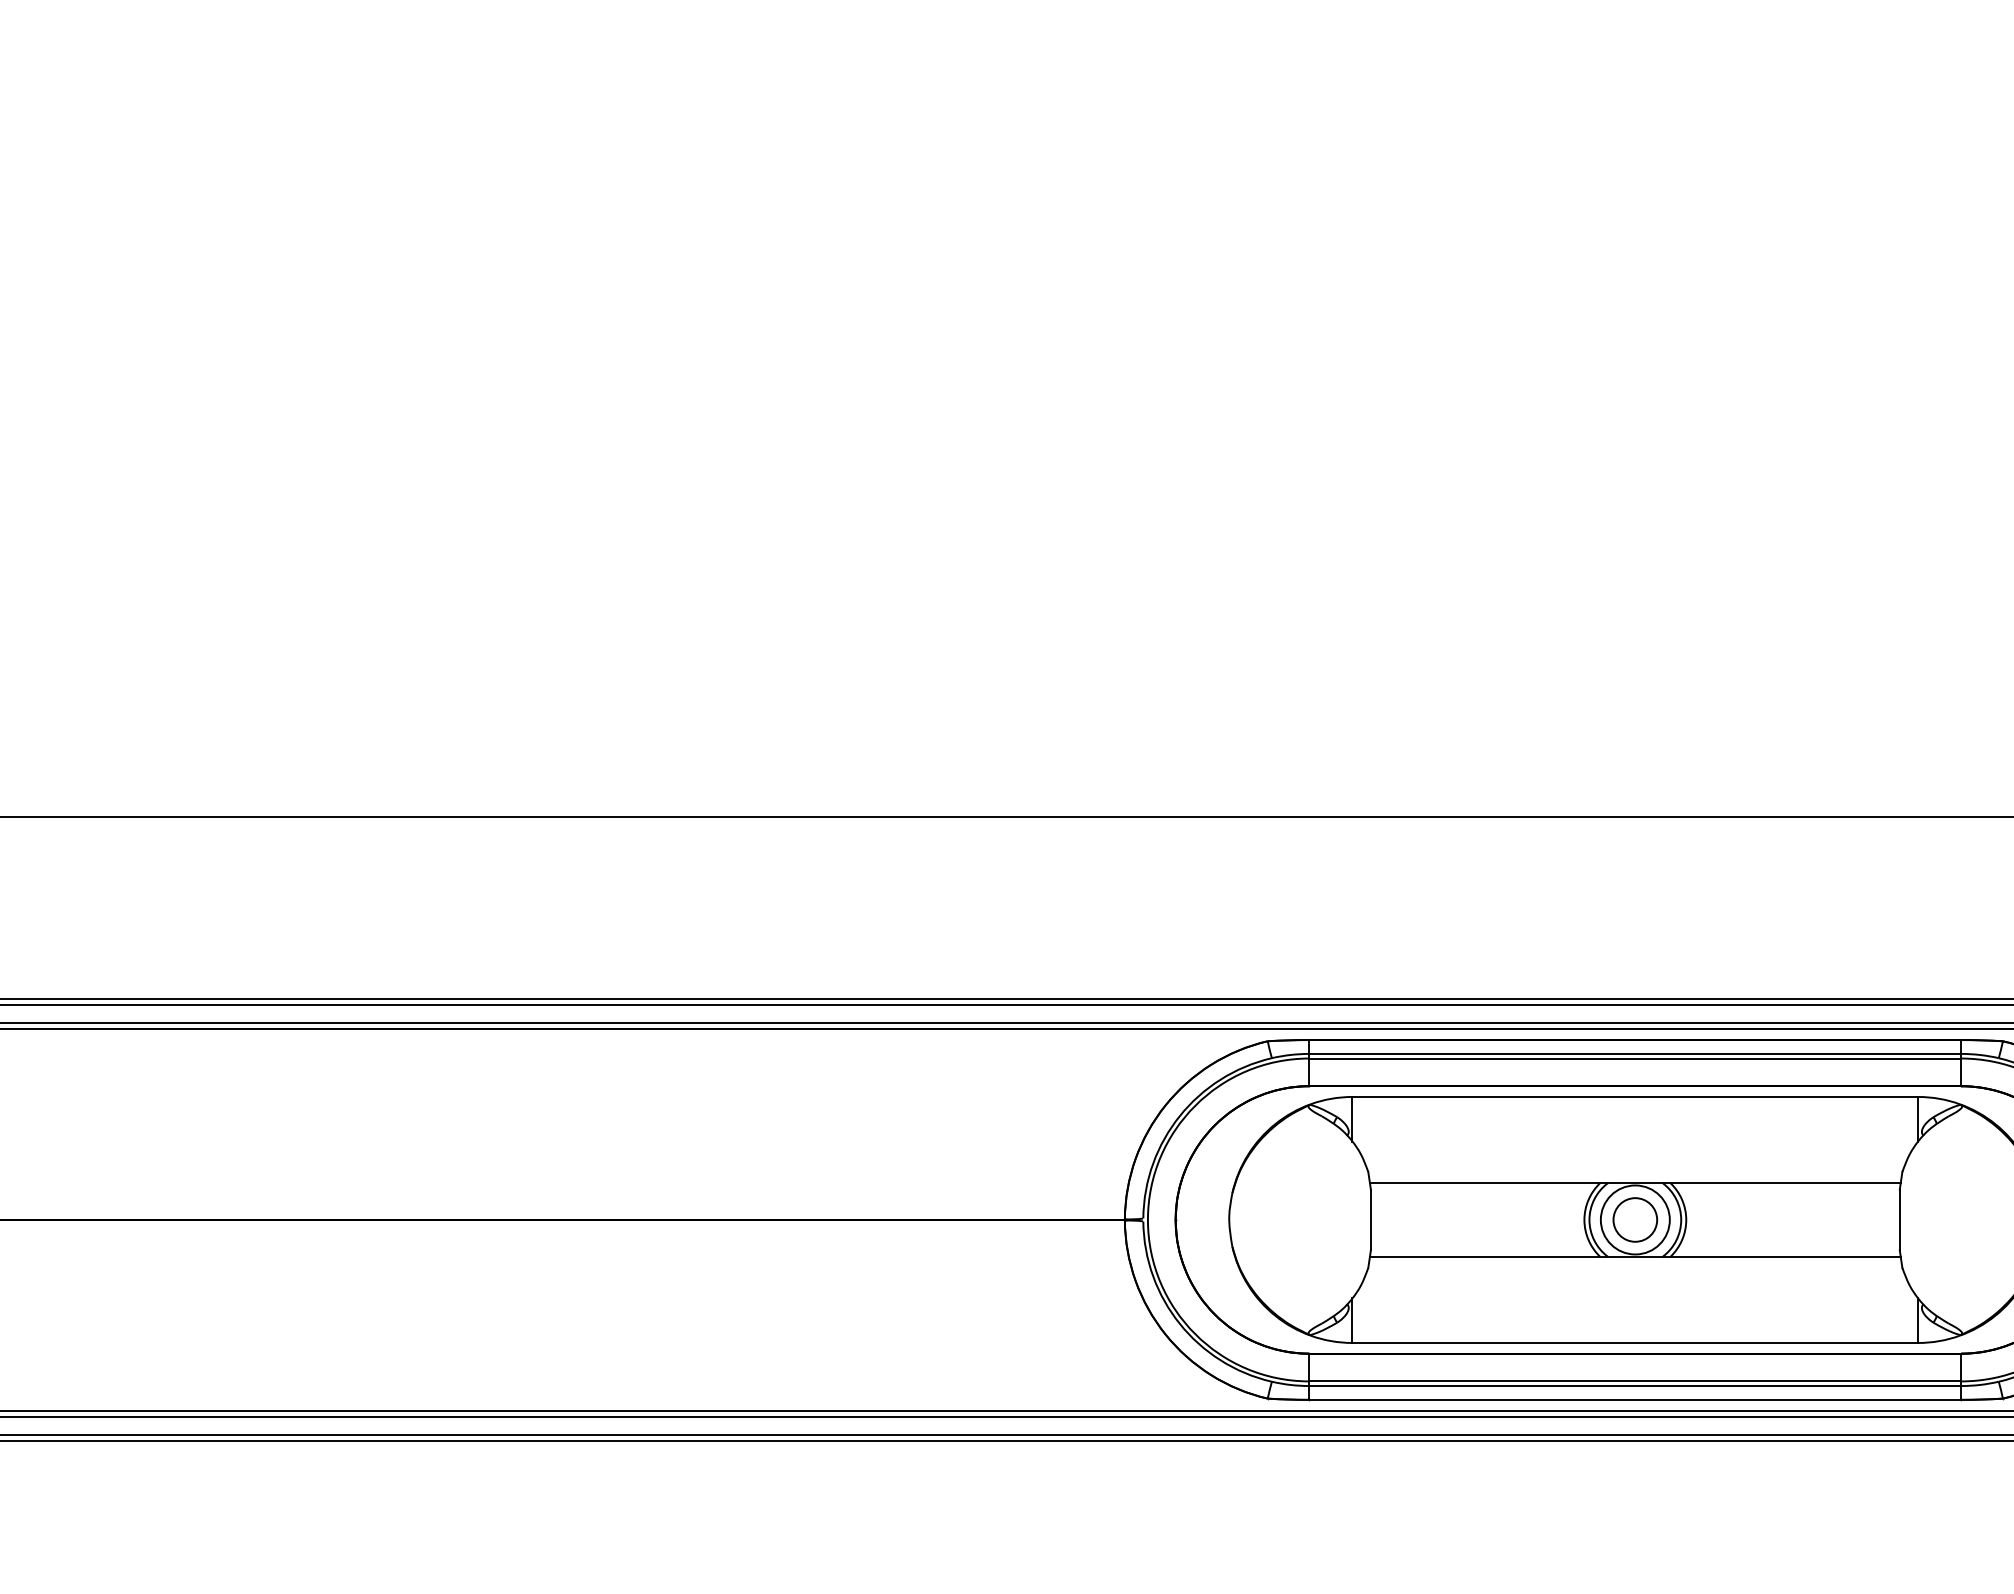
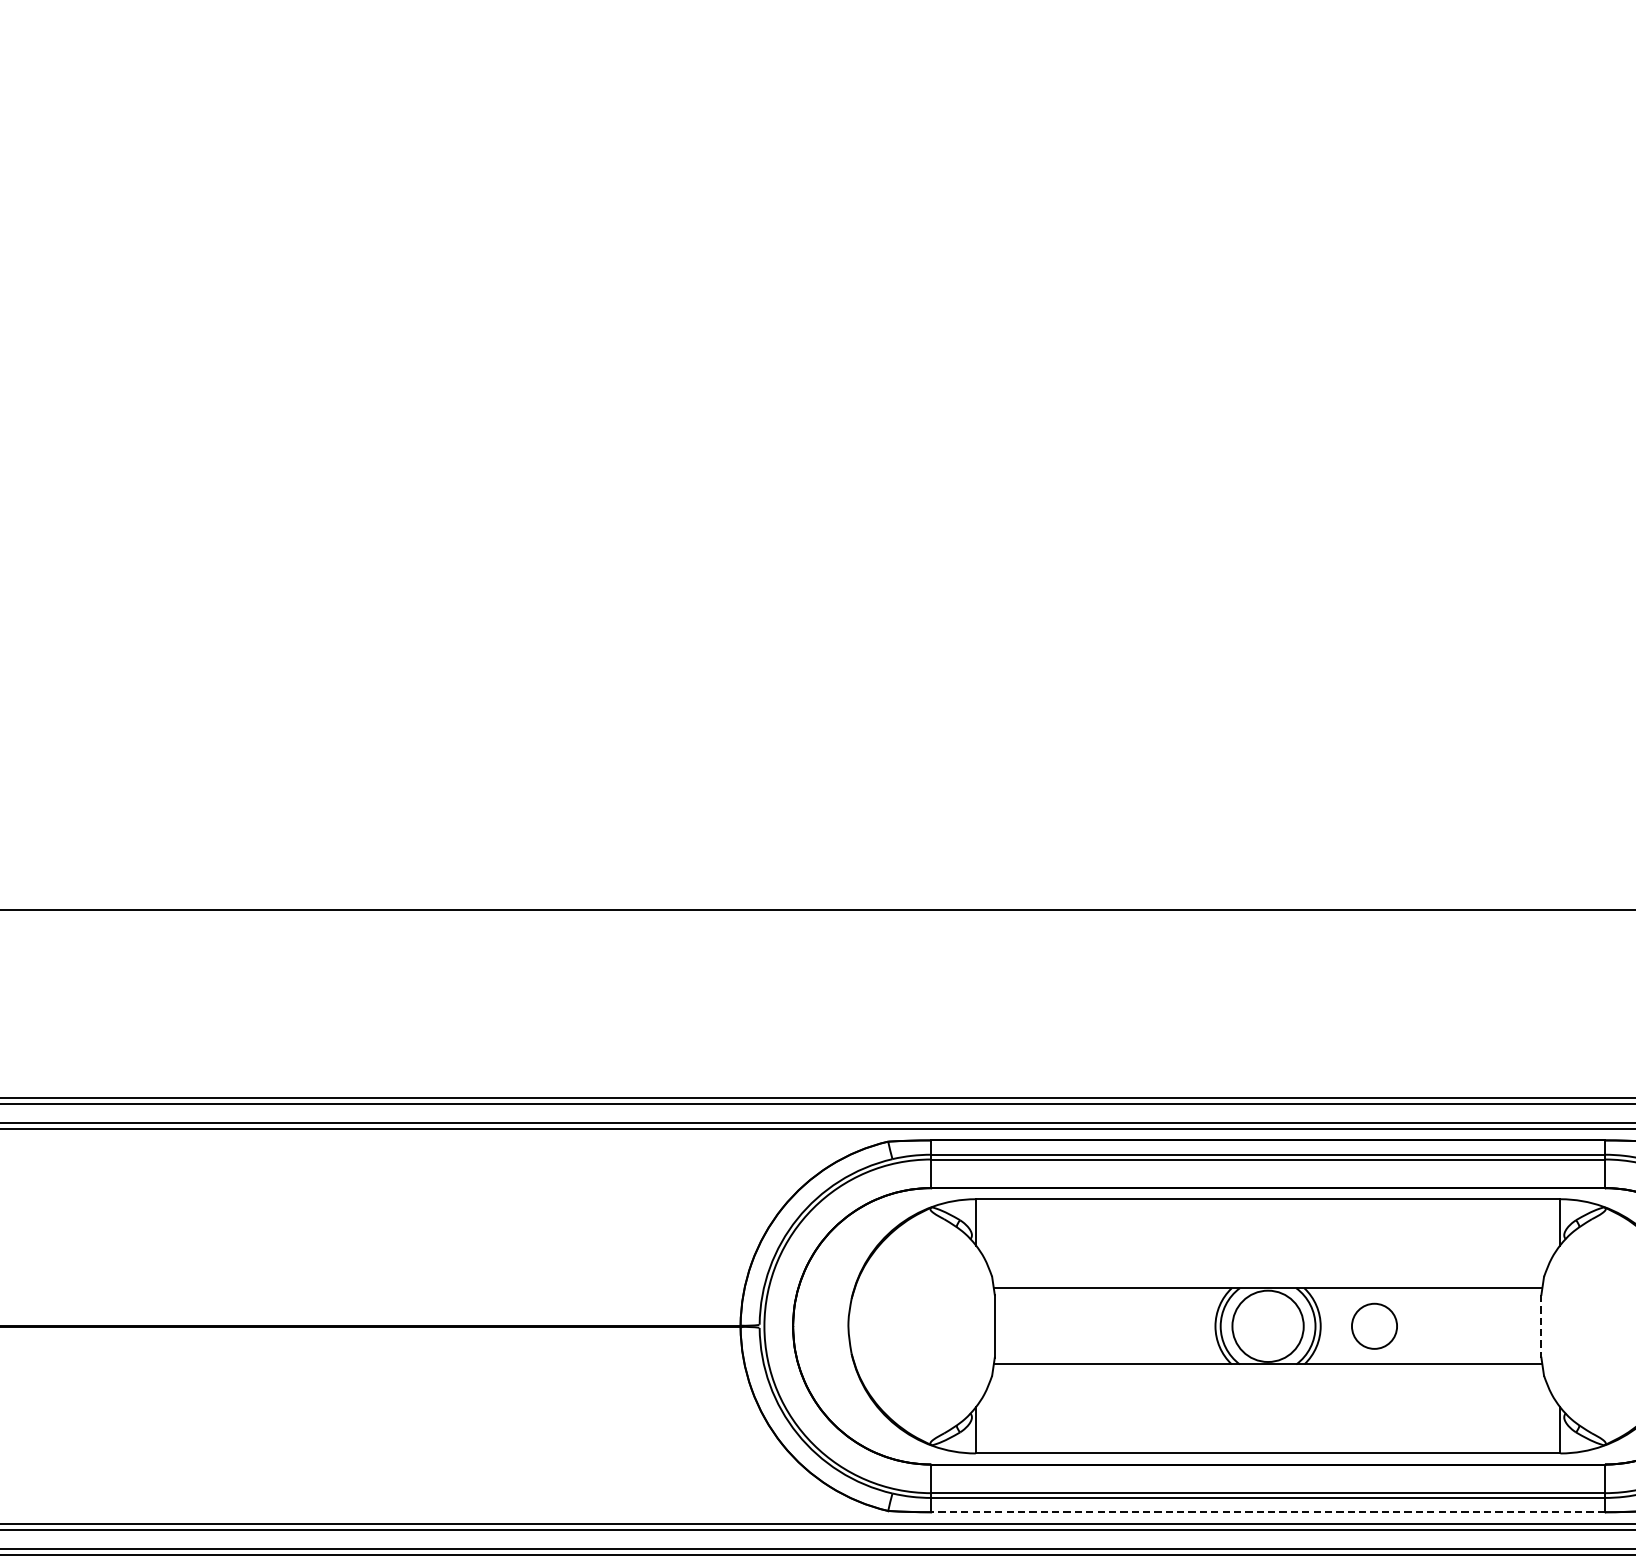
circle: (1635, 1219) -> (1374, 1325), moved
line: (1899, 1220) -> (1541, 1326), solid -> dashed
line: (1635, 1399) -> (1268, 1511), solid -> dashed

